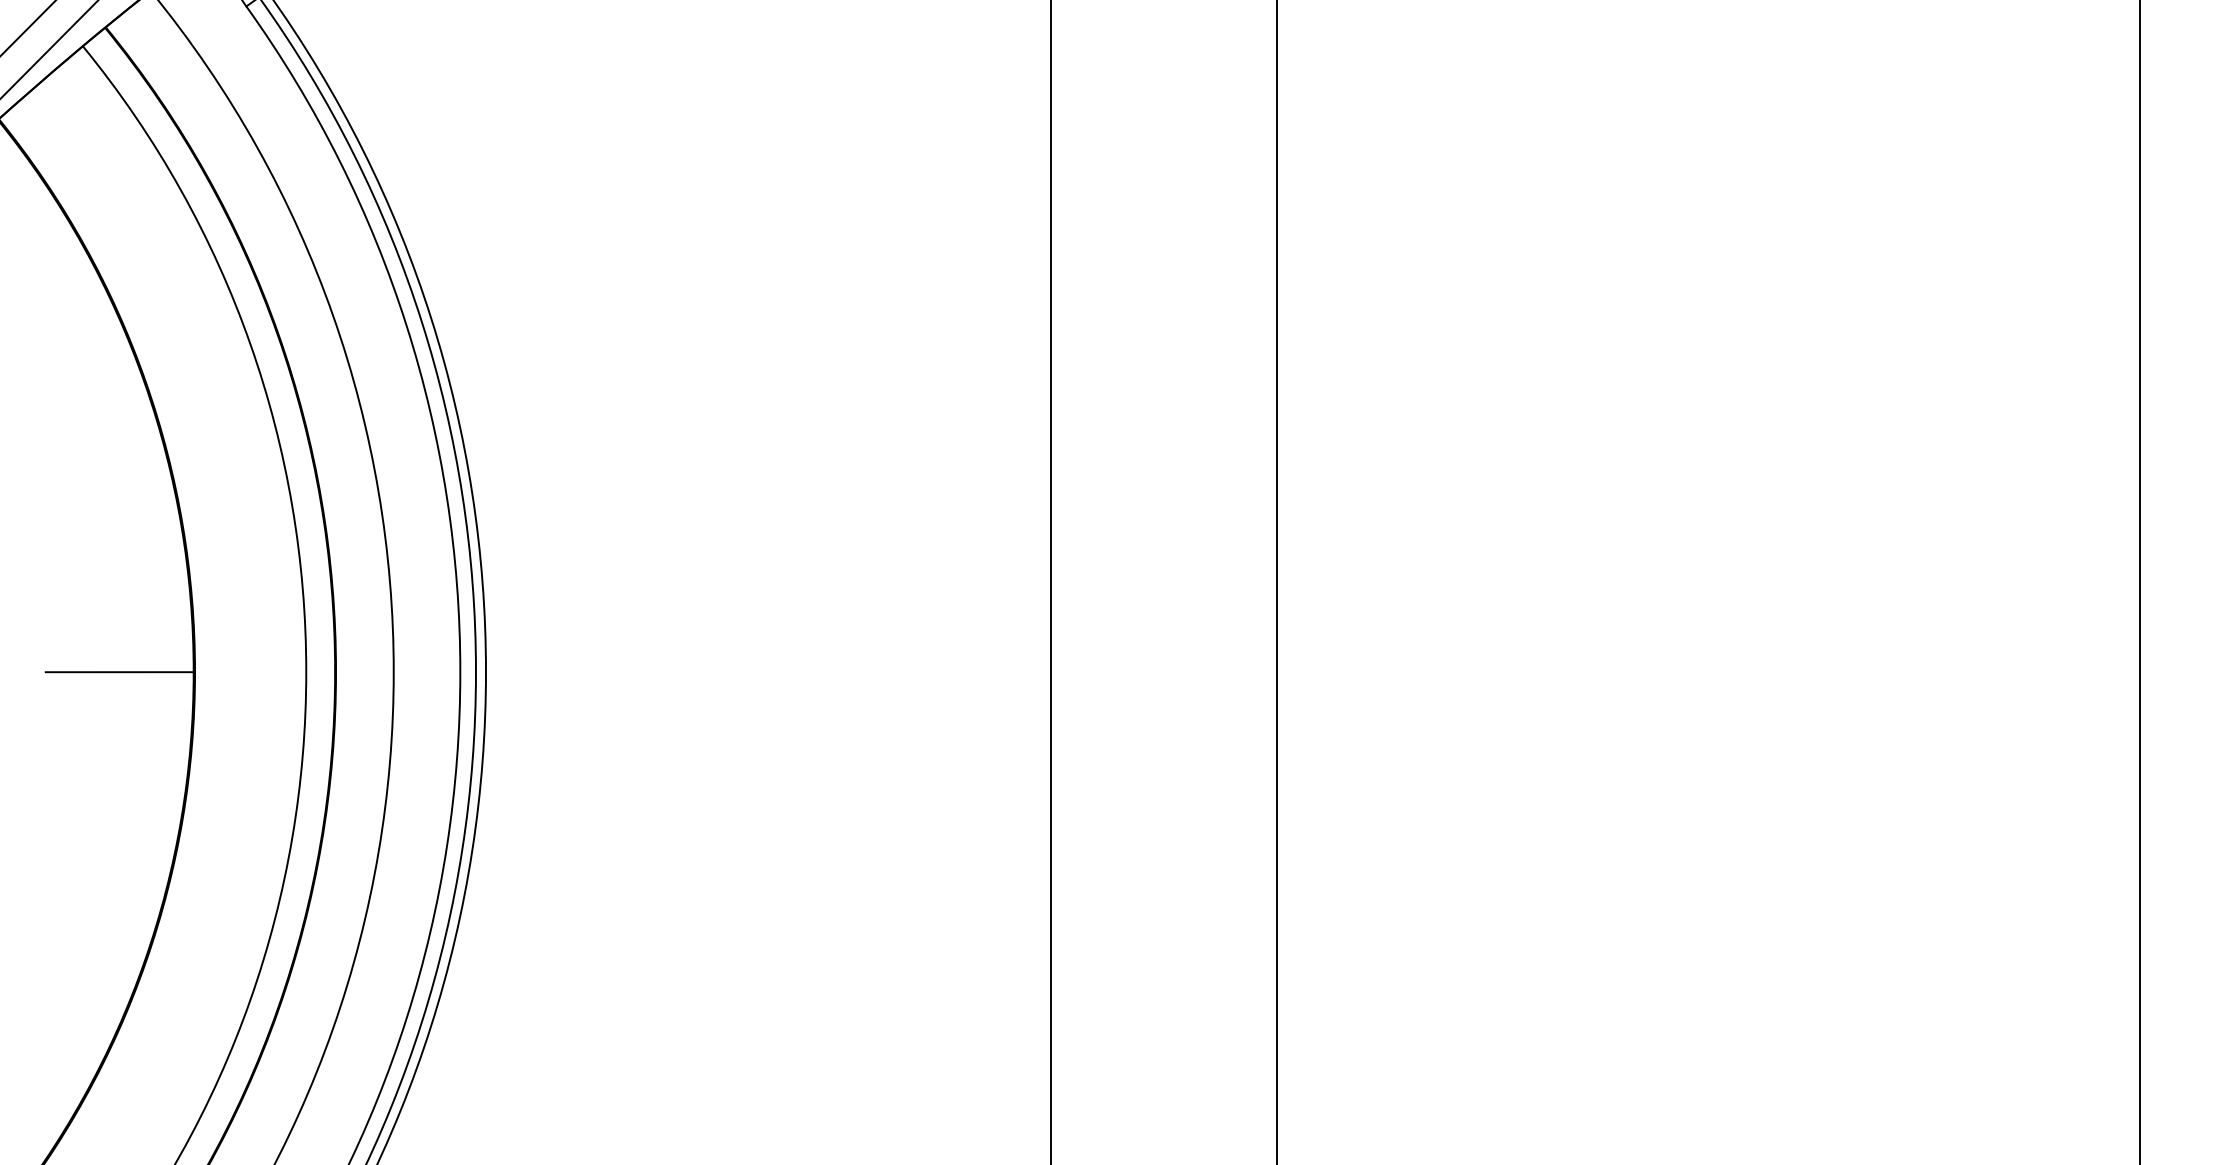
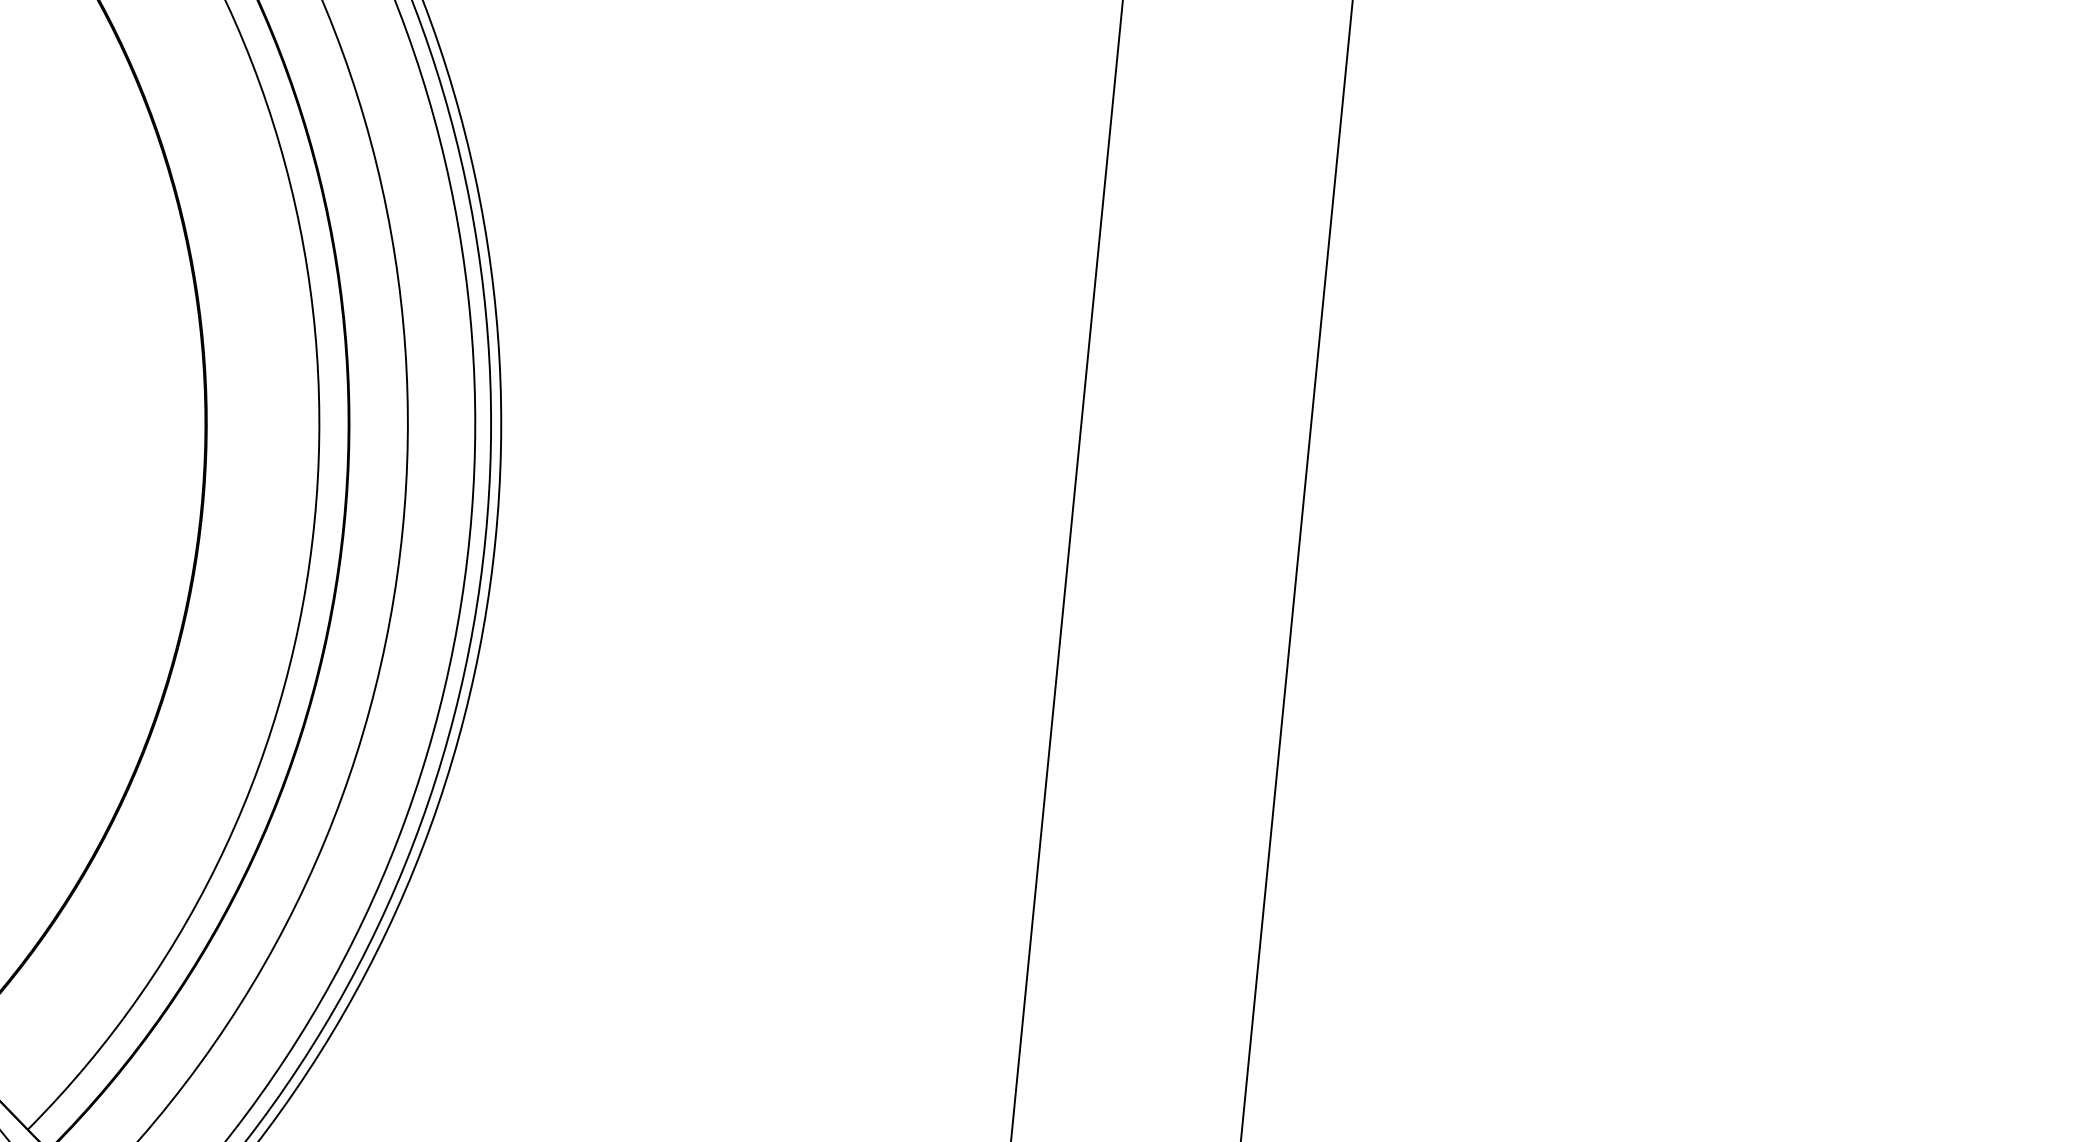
line: (120, 672) -> (127, 503), removed

